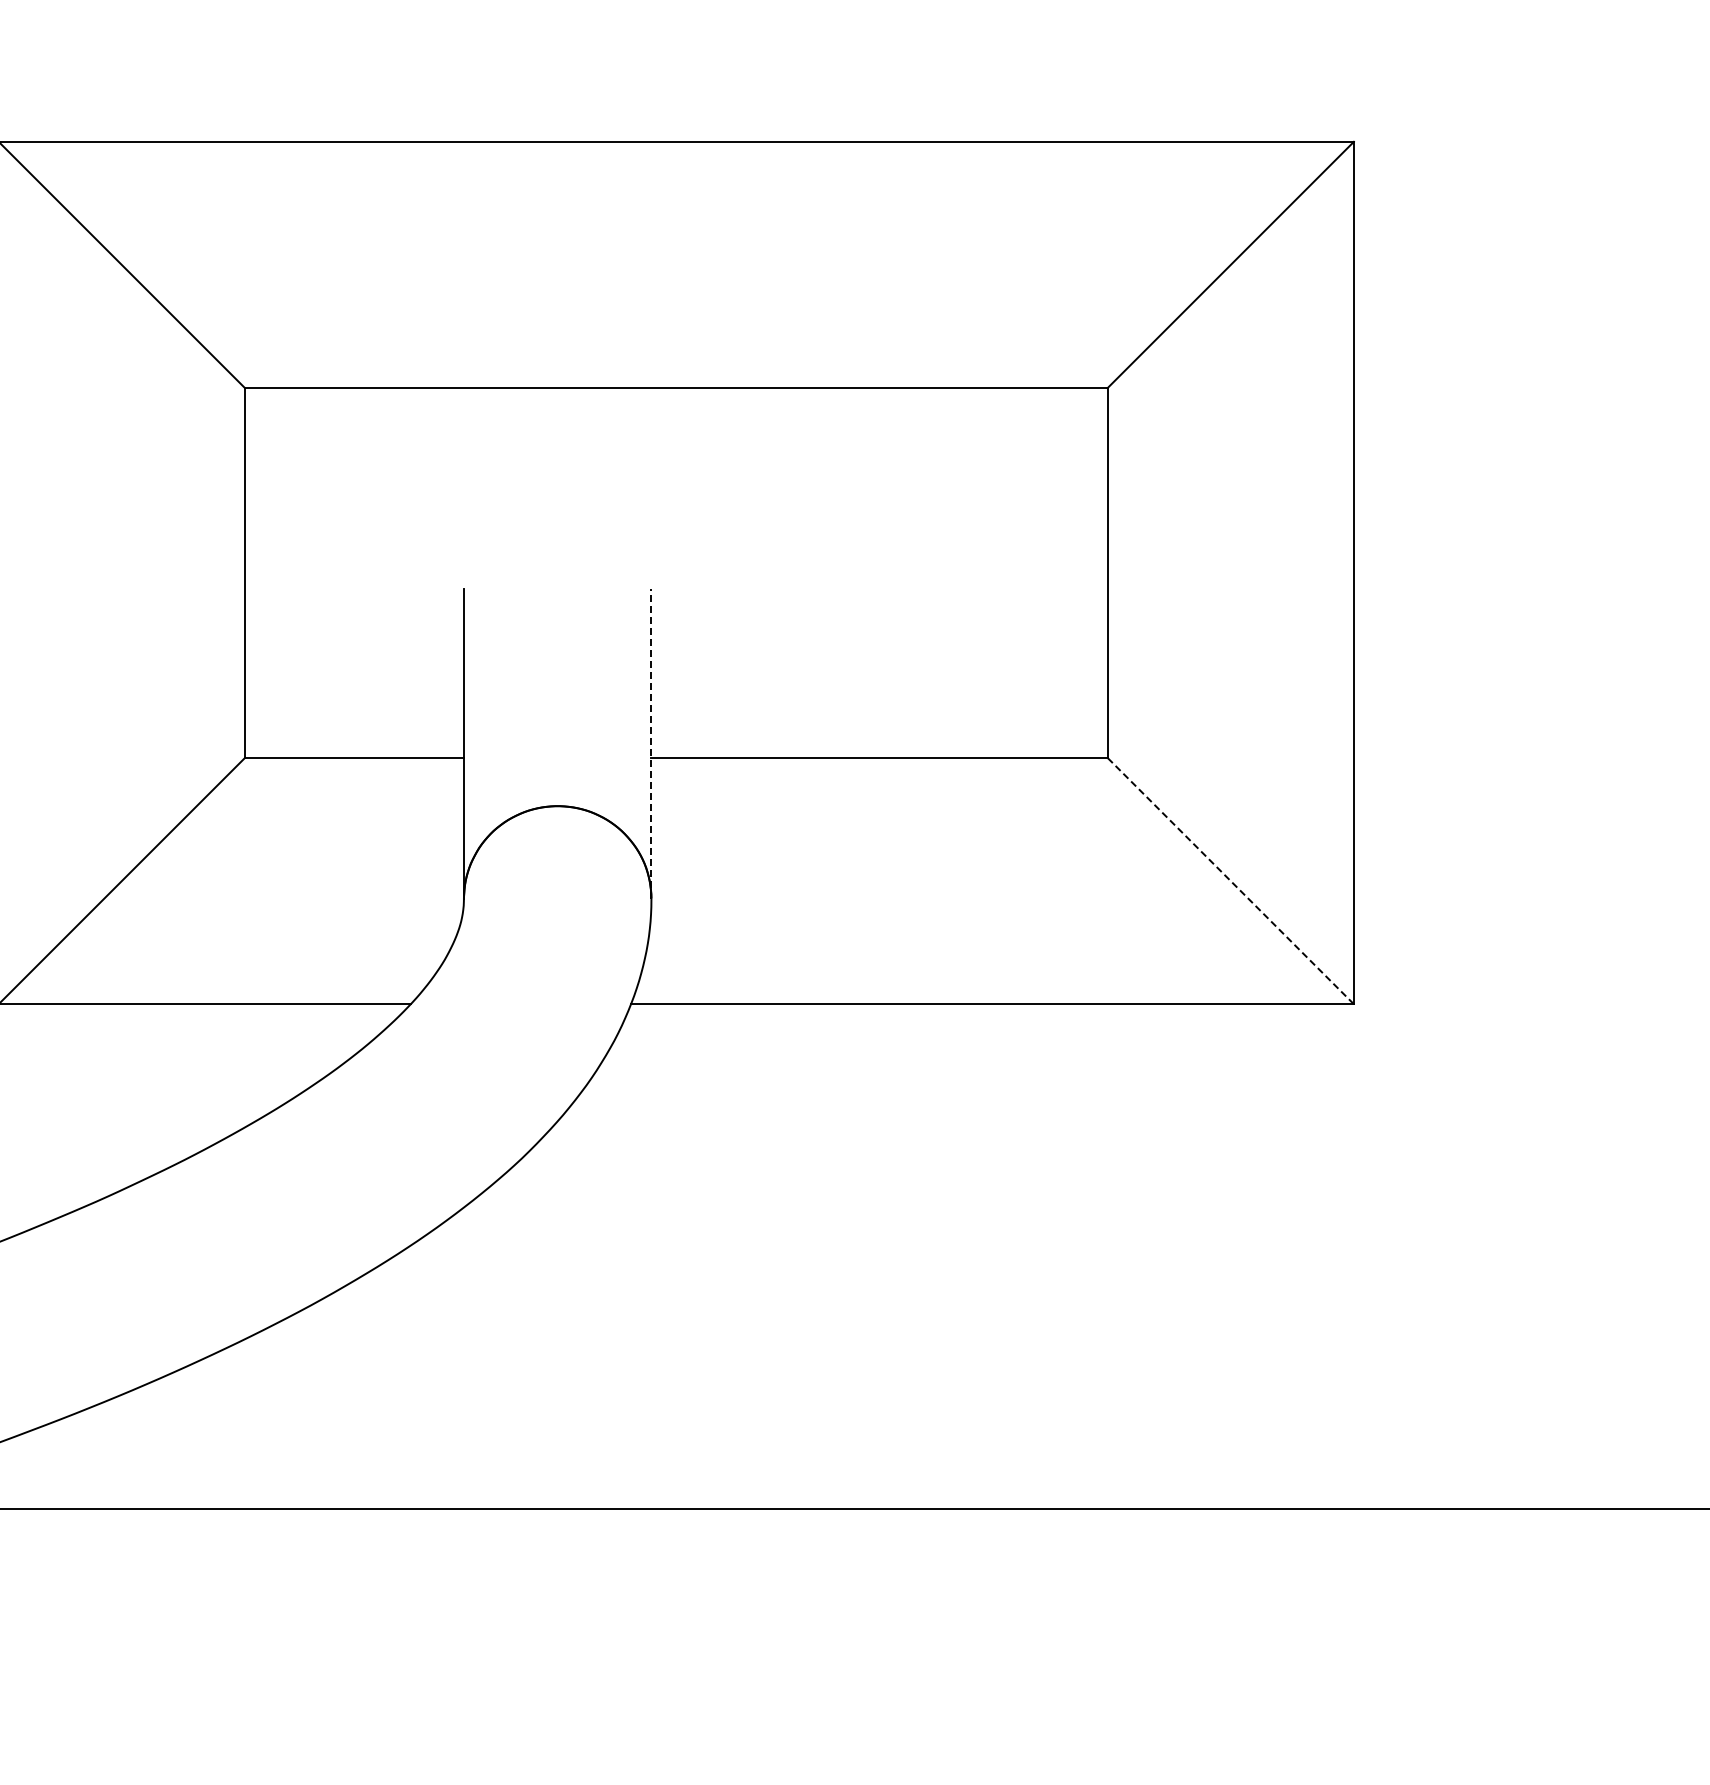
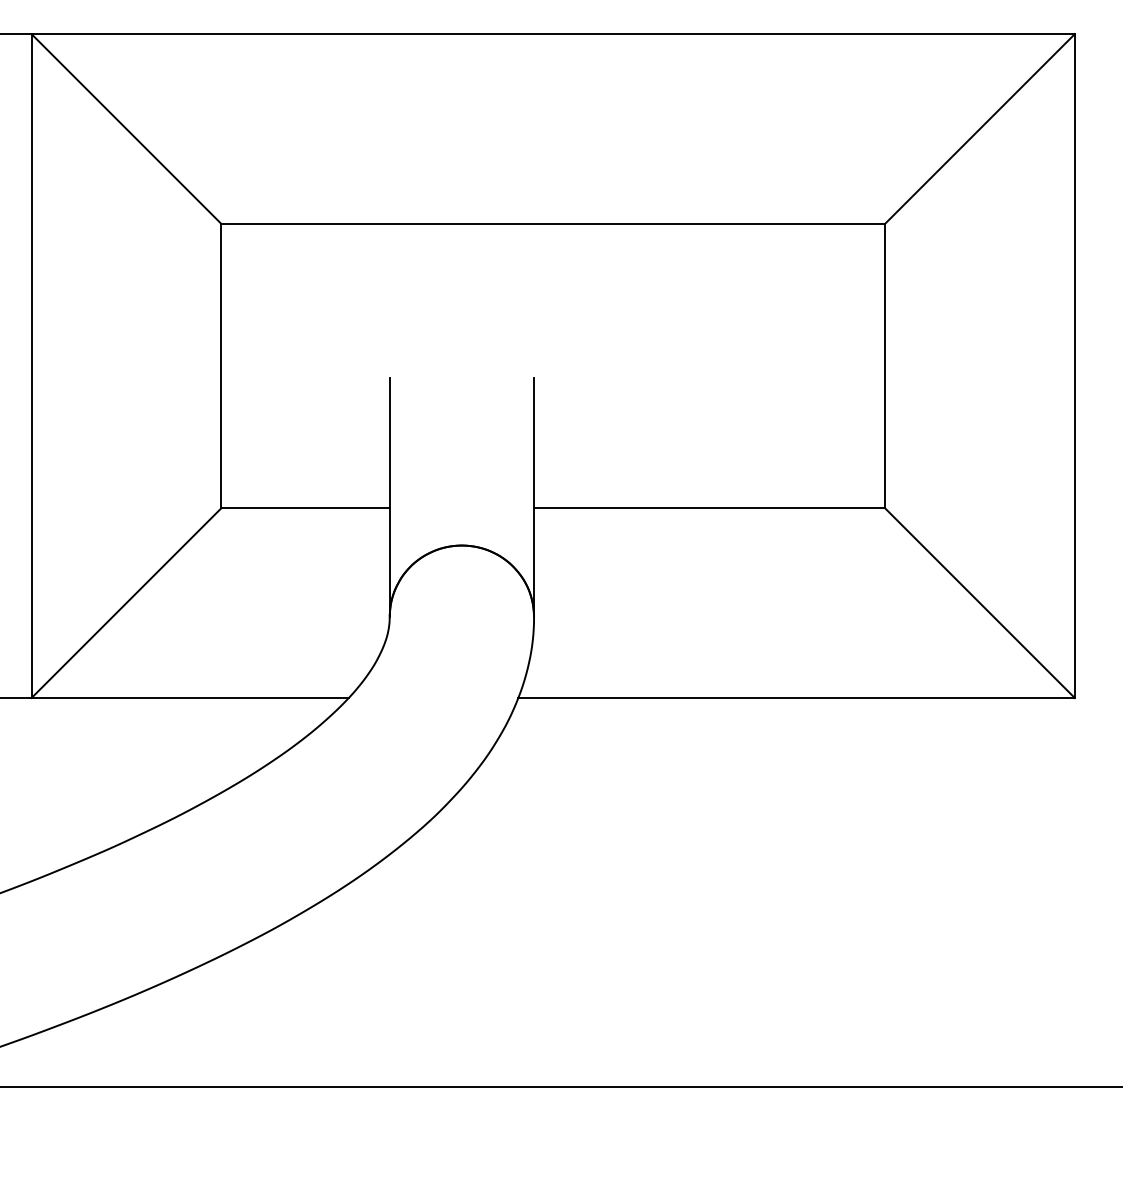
line: (651, 743) -> (534, 497), dashed -> solid
line: (1230, 880) -> (979, 602), dashed -> solid

